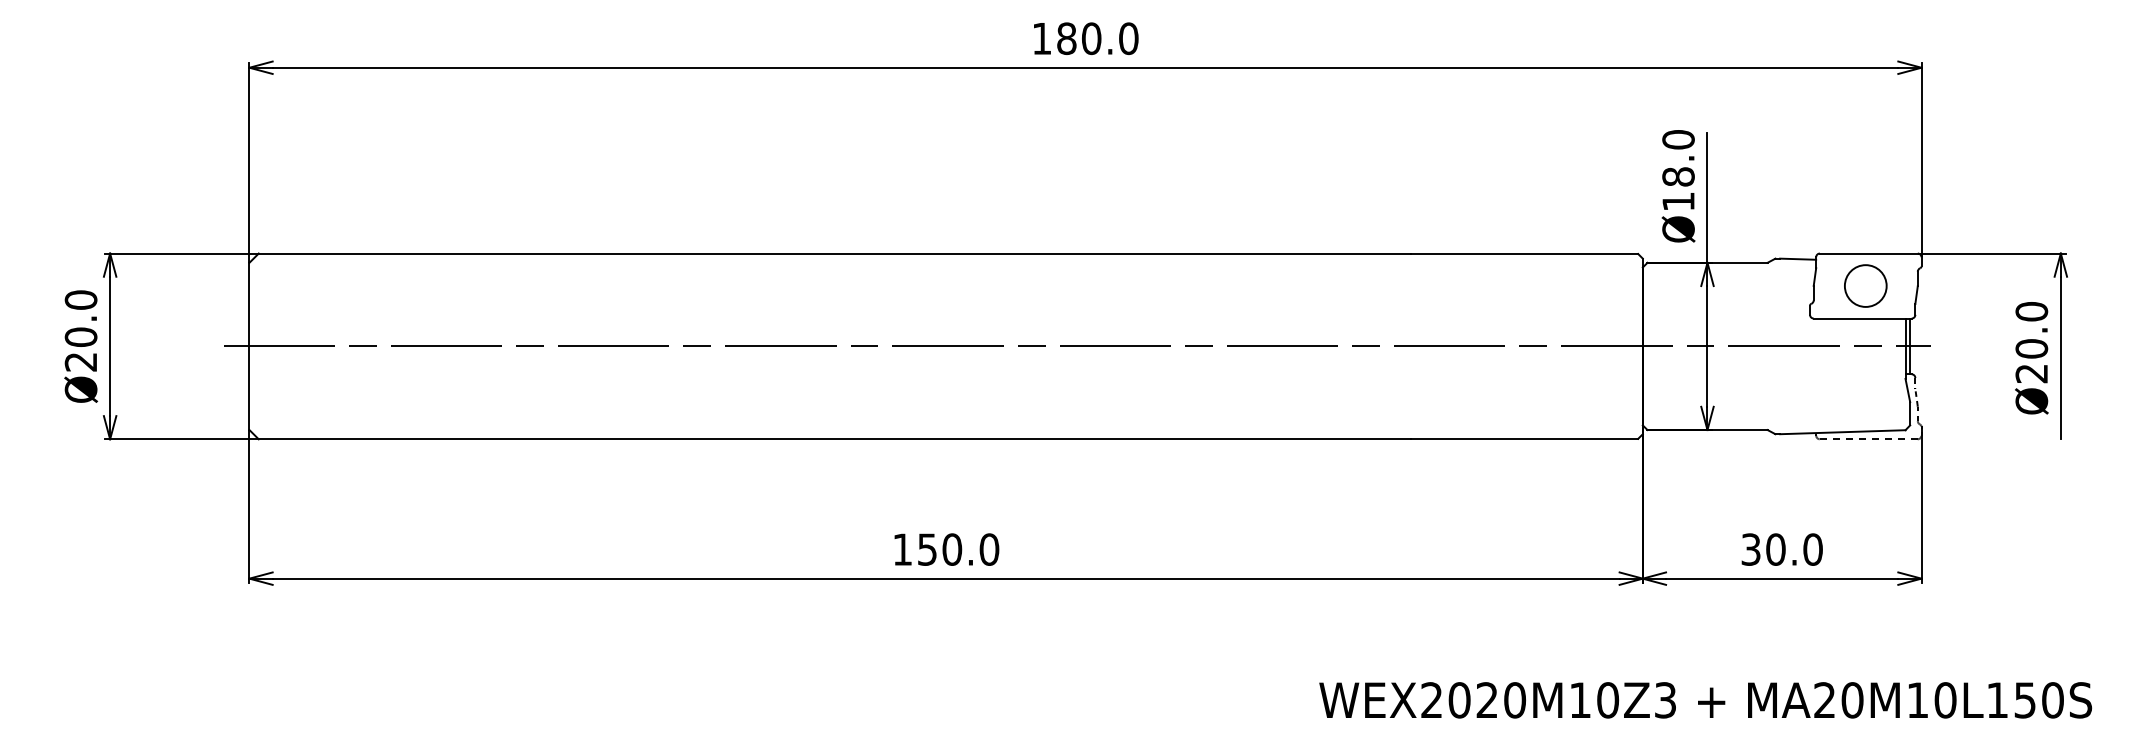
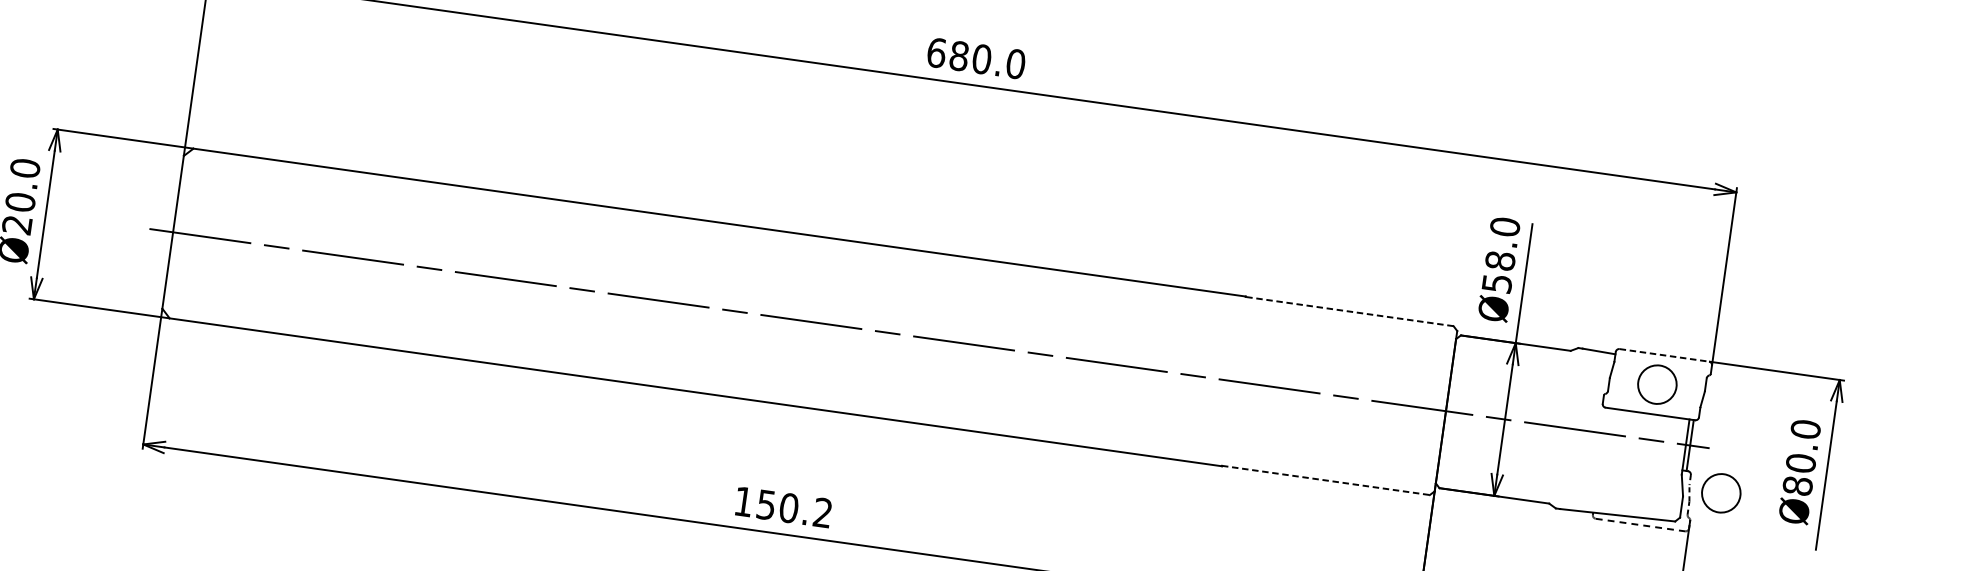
text: (1041, 38) -> (936, 52), 180.0 -> 680.0
text: (1678, 201) -> (1497, 283), Ø18.0 -> Ø58.0
line: (1868, 253) -> (1664, 355), solid -> dashed
line: (1524, 254) -> (1349, 312), solid -> dashed
text: (2031, 373) -> (1797, 485), Ø20.0 -> Ø80.0
circle: (1950, 392) -> (1721, 492), added
line: (1524, 438) -> (1326, 480), solid -> dashed
text: (989, 549) -> (823, 512), 150.0 -> 150.2

